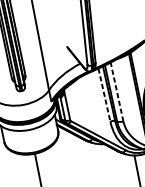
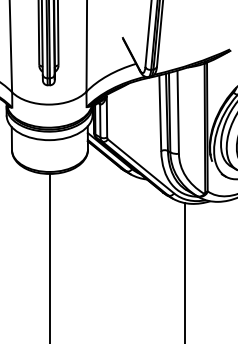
line: (117, 92) -> (178, 112), dashed -> solid
line: (104, 95) -> (160, 113), dashed -> solid

